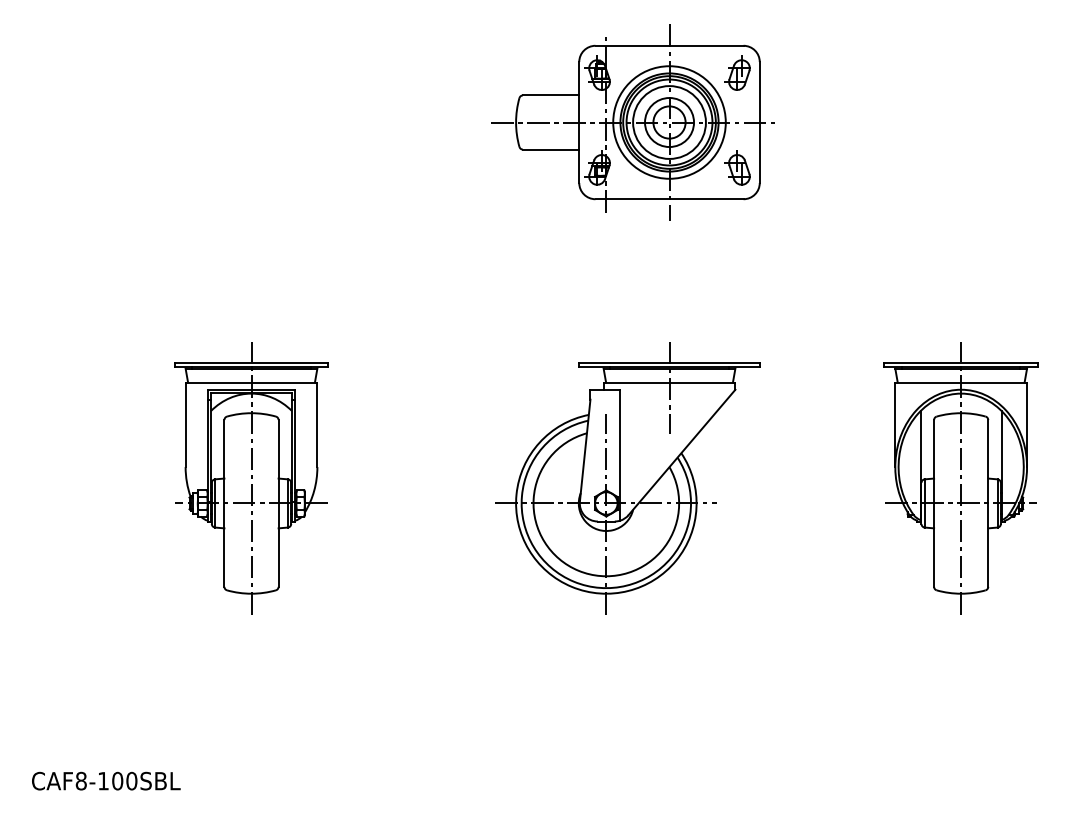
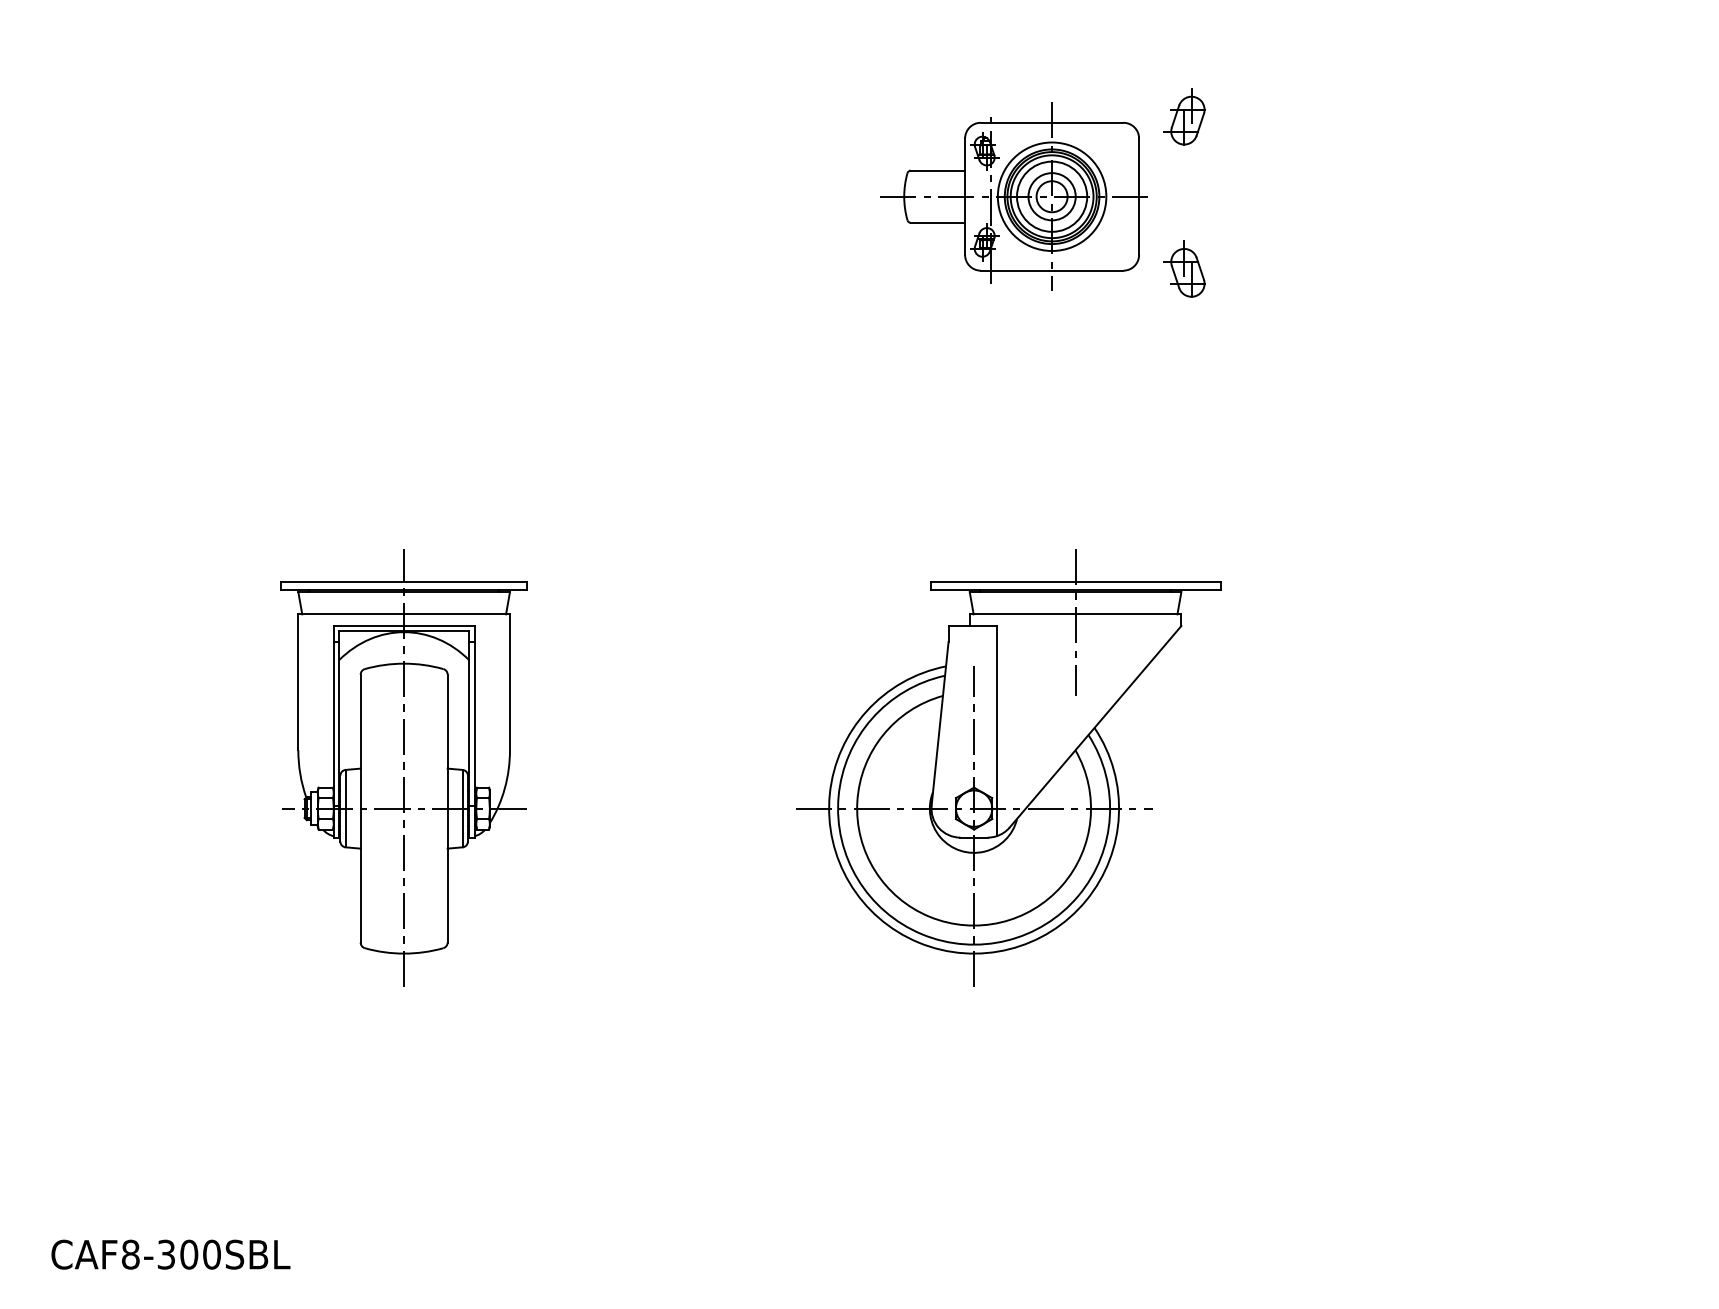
part: (632, 122) -> (1016, 196), size x0.6
part: (960, 478) -> (1542, 768), removed
text: (103, 780) -> (166, 1253), CAF8-100SBL -> CAF8-300SBL

